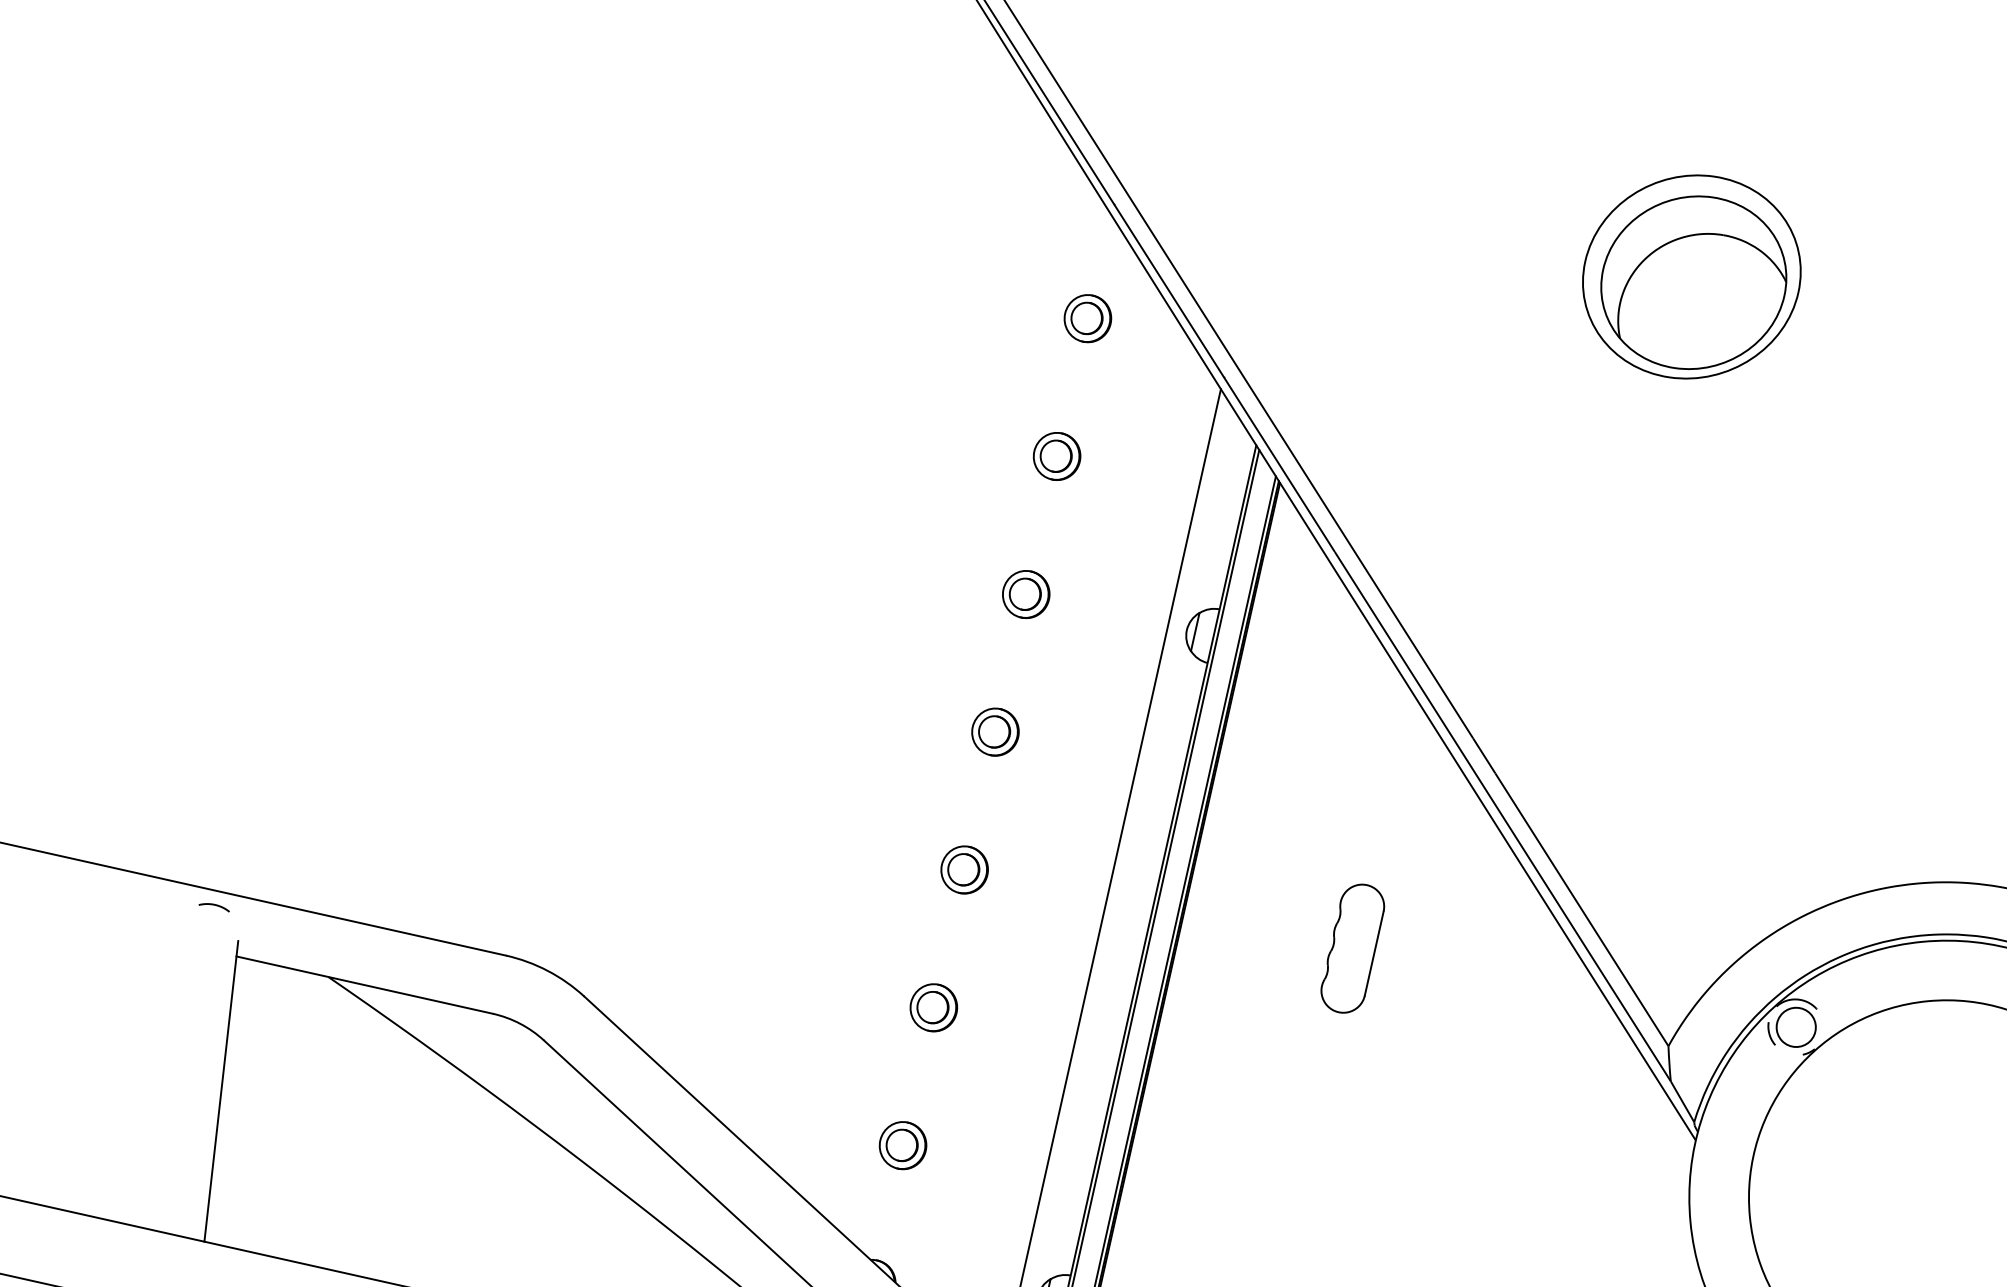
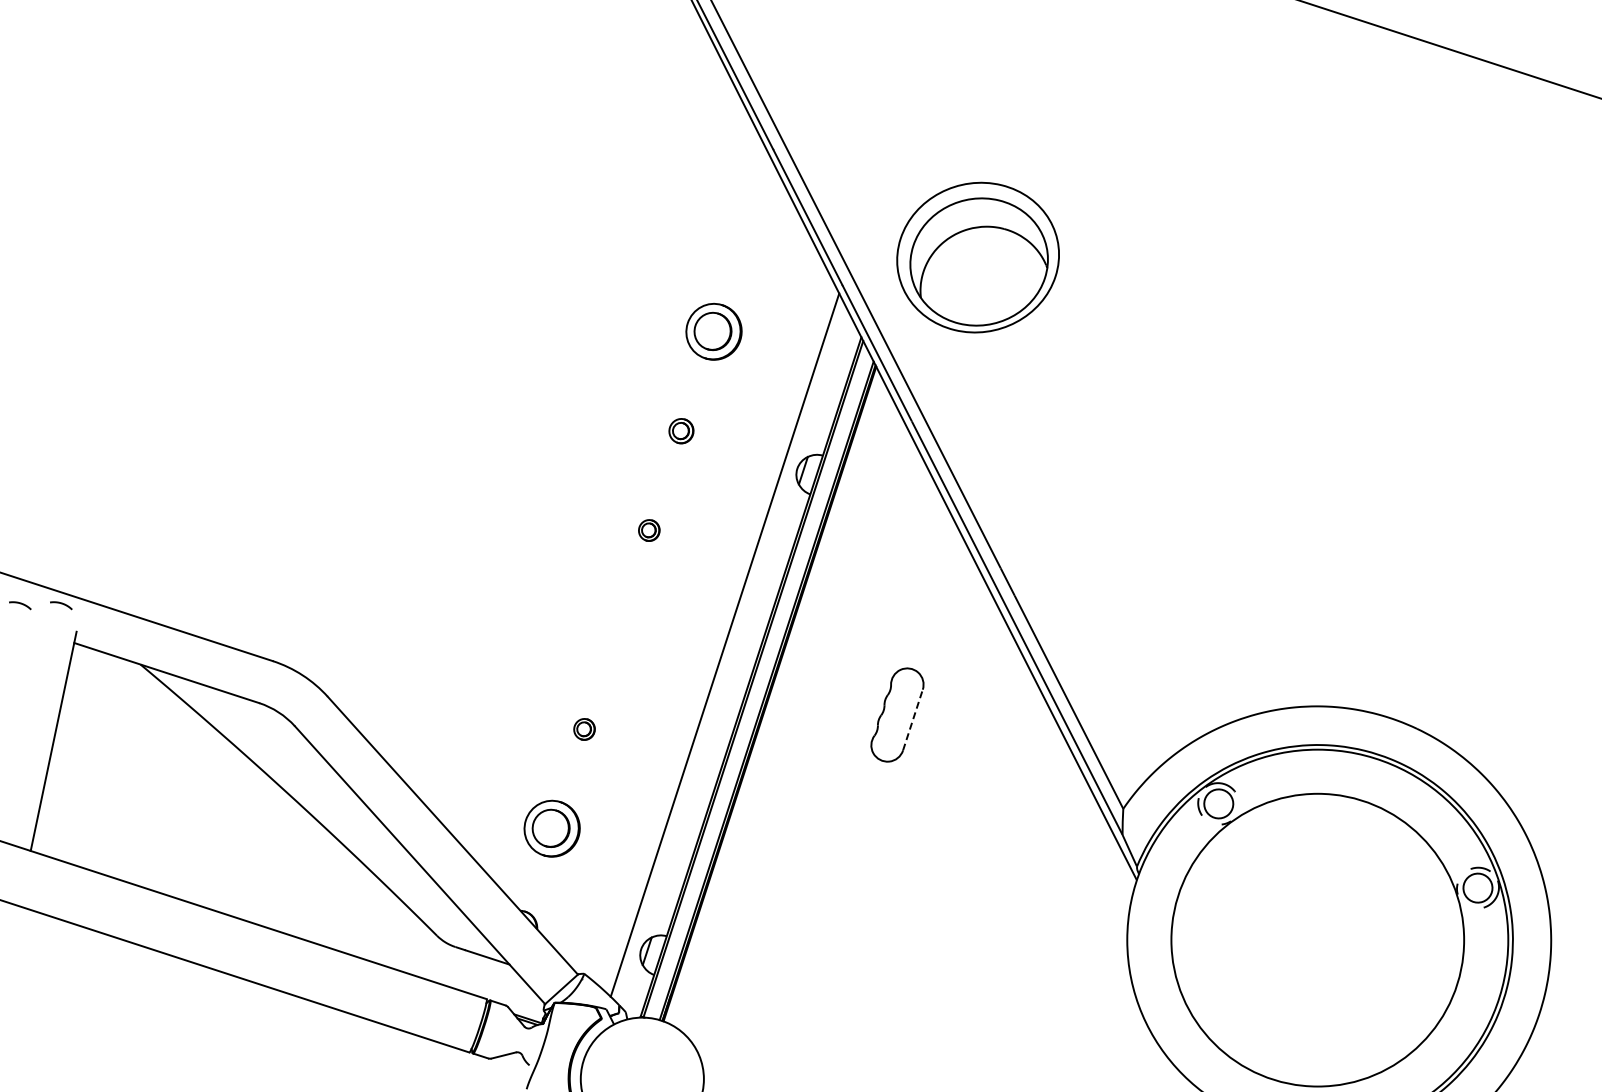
part: (1690, 276) -> (977, 257), moved
part: (1088, 317) -> (746, 231), removed
part: (1056, 456) -> (713, 331), size x1.6
part: (1026, 593) -> (681, 430), size x0.7
part: (995, 732) -> (649, 530), size x0.6
part: (964, 869) -> (616, 629), removed
curve: (159, 911) -> (20, 604), added
line: (1373, 954) -> (912, 720), solid -> dashed
part: (933, 1007) -> (584, 729), size x0.6
part: (903, 1145) -> (552, 828), size x1.6

